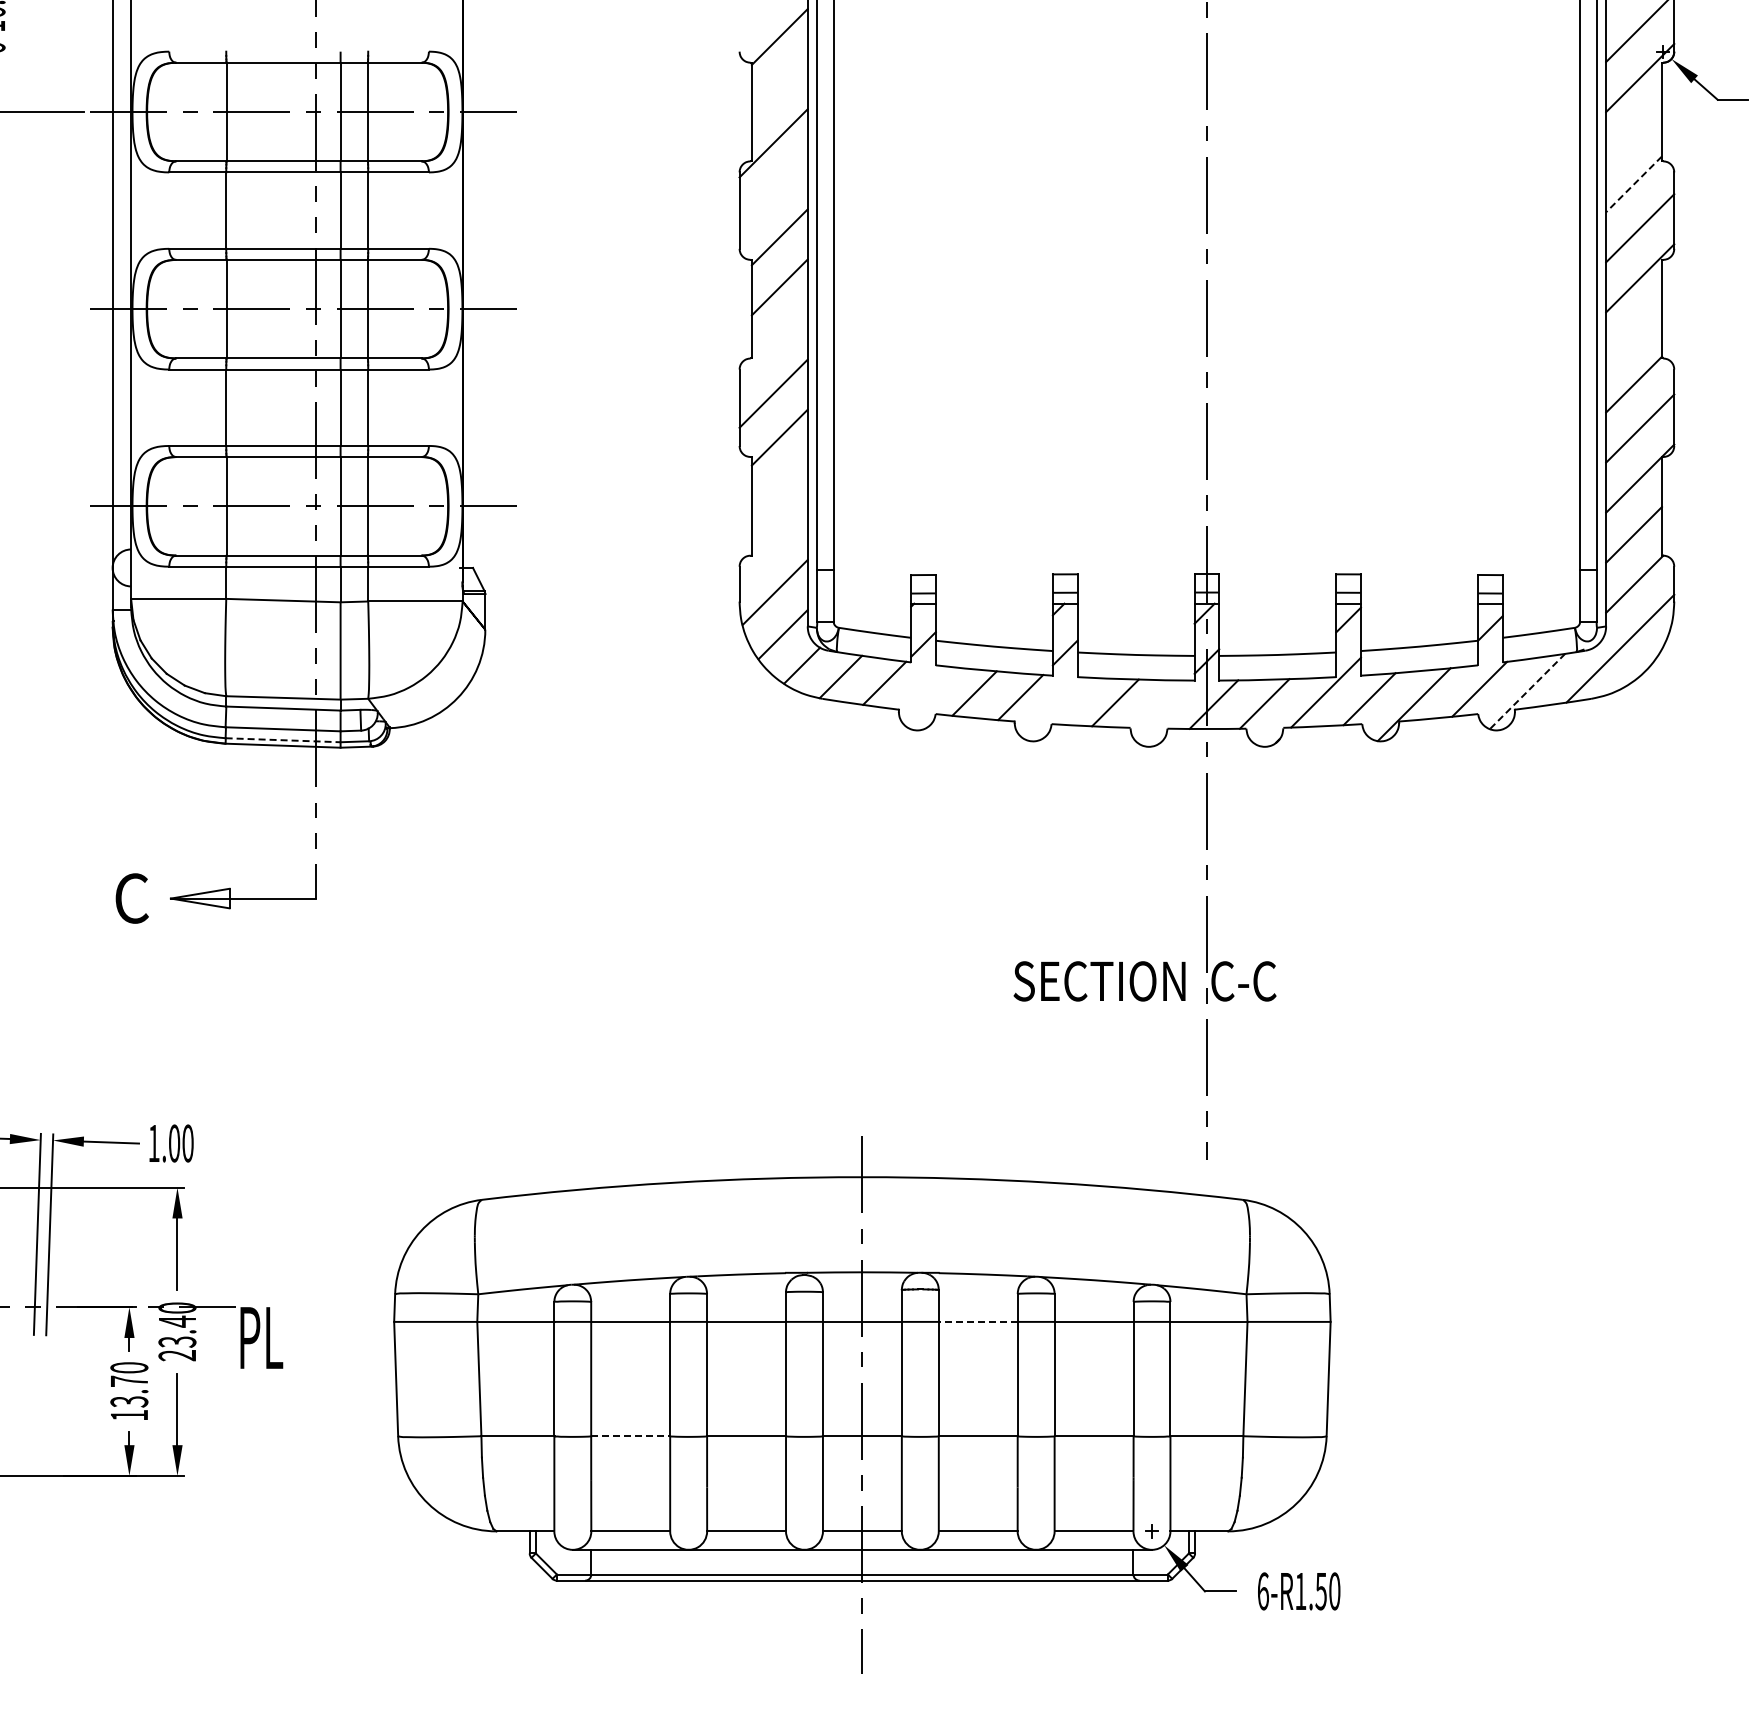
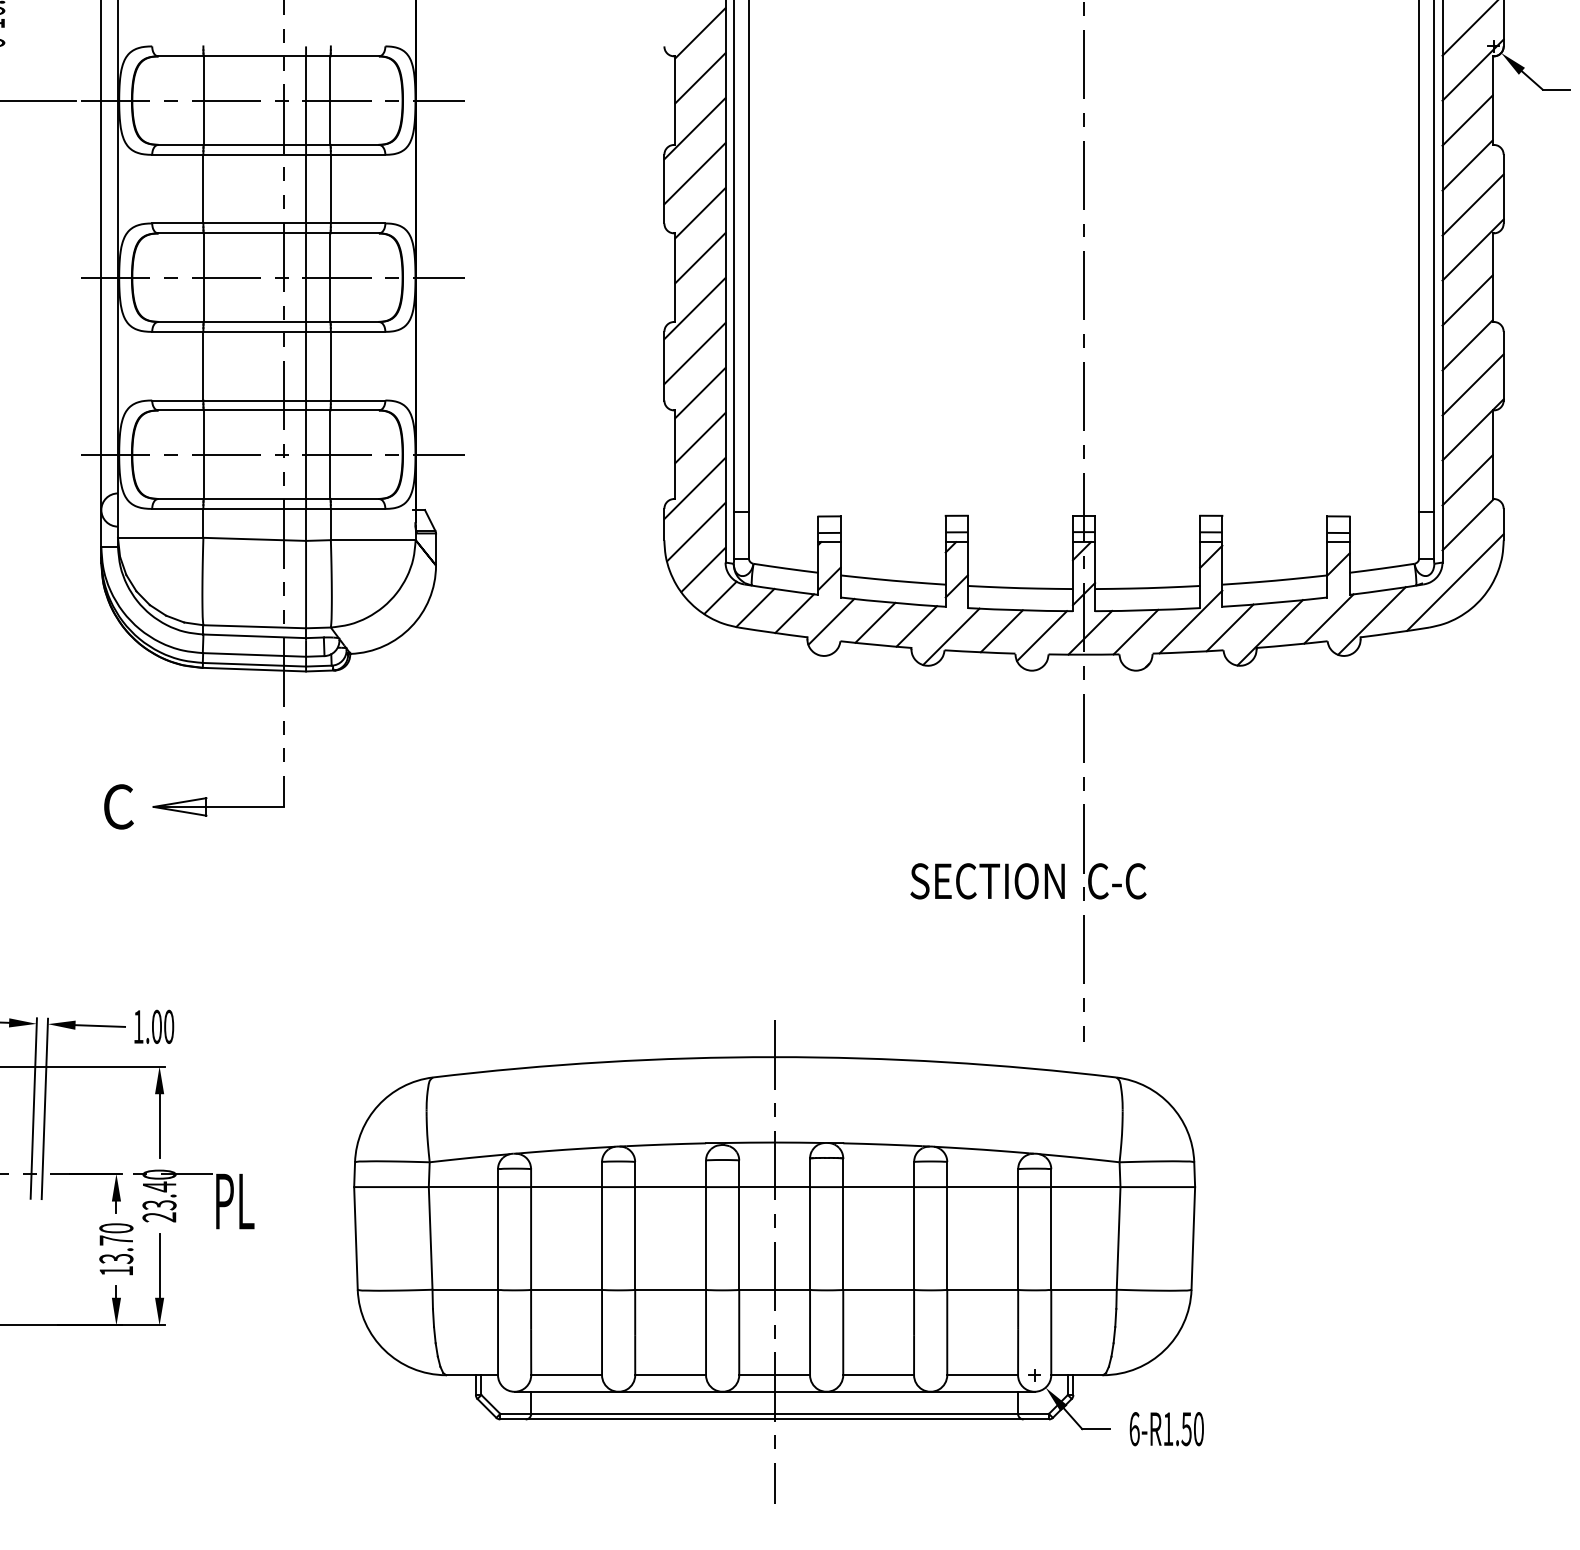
line: (779, 87) -> (700, 78), added
line: (1633, 134) -> (1467, 120), added
line: (1633, 184) -> (1467, 165), dashed -> solid
line: (773, 193) -> (694, 173), added
line: (1633, 334) -> (1467, 300), added
line: (773, 343) -> (694, 308), added
line: (779, 487) -> (700, 437), added
line: (773, 543) -> (694, 488), added
line: (925, 691) -> (831, 620), added
line: (1527, 691) -> (1371, 620), dashed -> solid
line: (1058, 708) -> (950, 636), added
line: (1160, 708) -> (1042, 636), added
line: (283, 740) -> (254, 664), dashed -> solid
line: (977, 1321) -> (878, 1186), dashed -> solid
line: (630, 1436) -> (566, 1290), dashed -> solid

